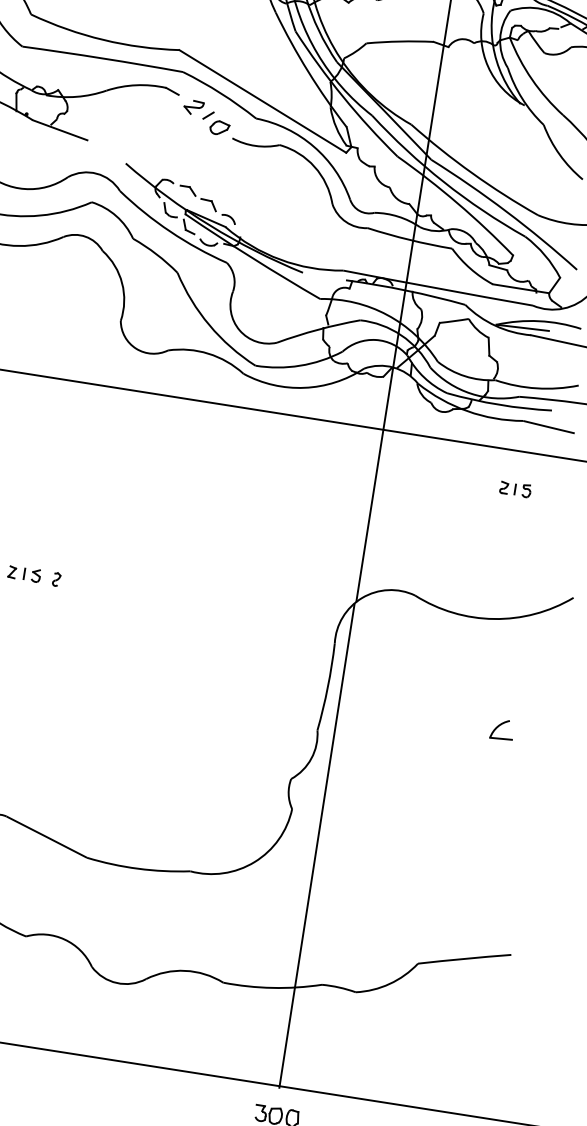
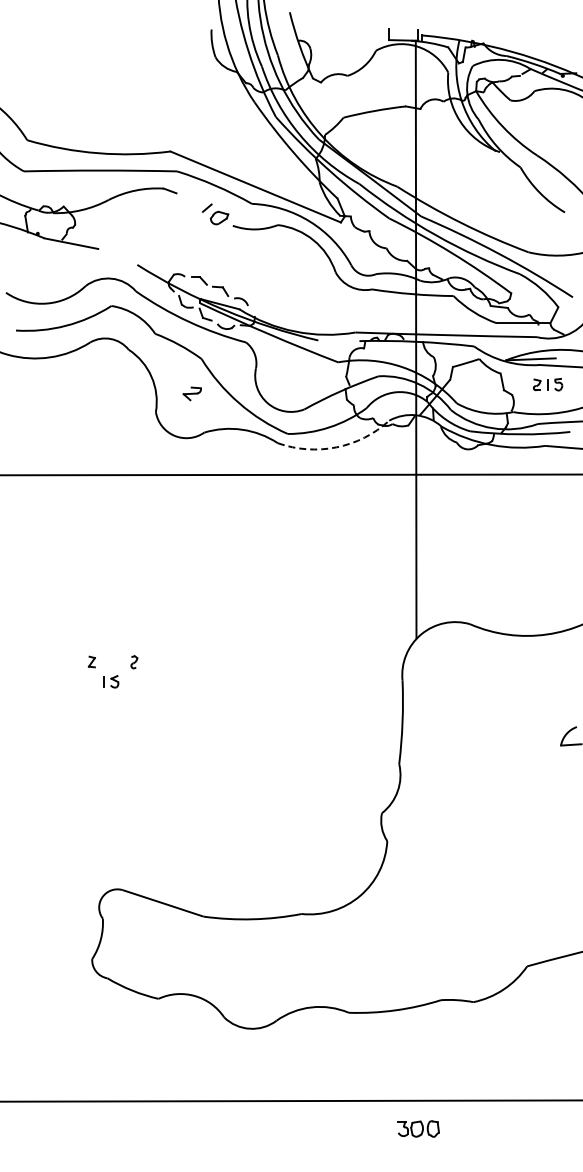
part: (192, 107) -> (191, 393), moved
arc: (304, 387) -> (336, 447), solid -> dashed
part: (516, 489) -> (548, 384), moved
part: (32, 574) -> (111, 681), moved
line: (316, 845) -> (415, 871), removed

